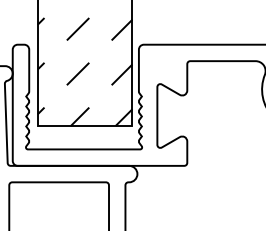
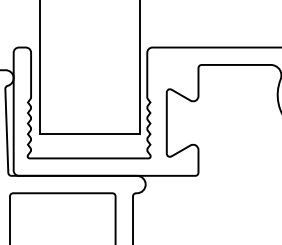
hatch: (85, 72) -> (90, 76), removed

